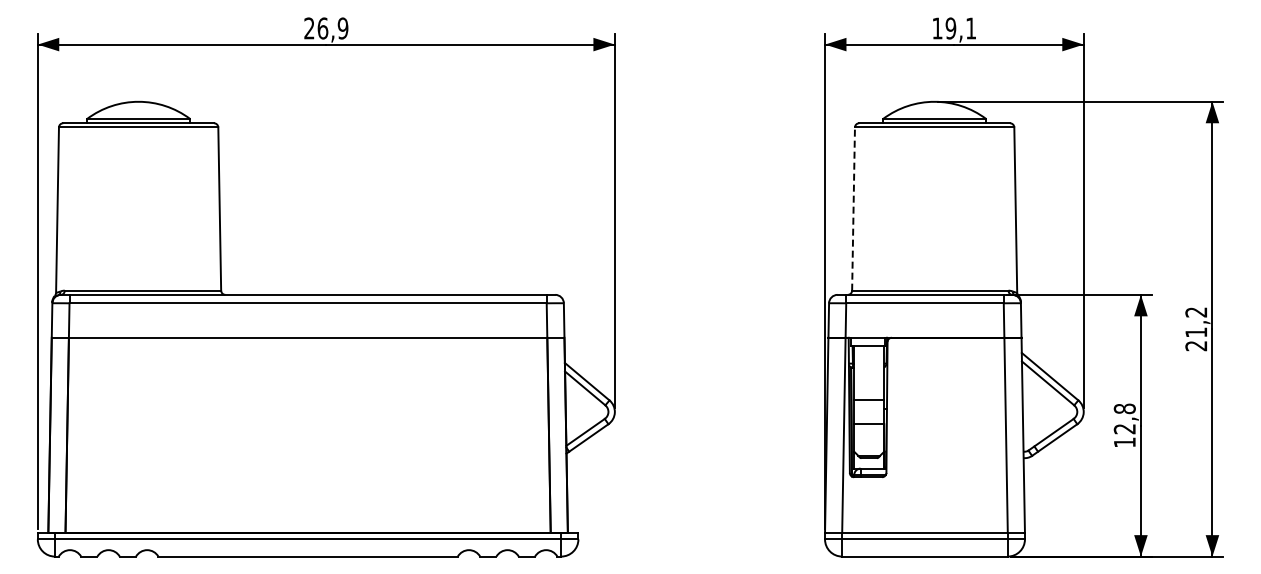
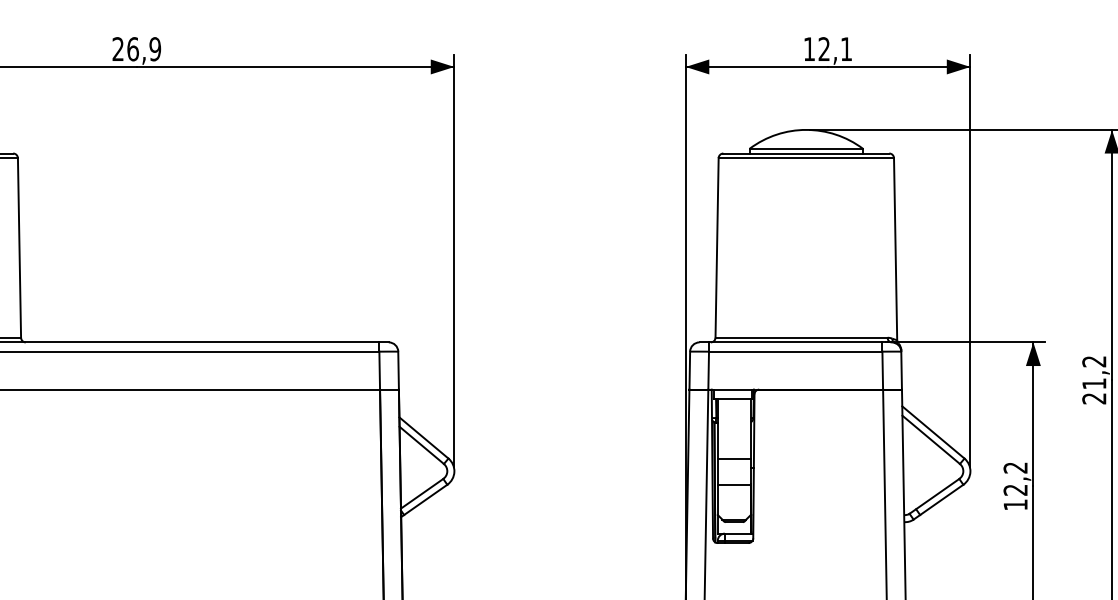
text: (950, 28) -> (823, 49), 19,1 -> 12,1
line: (853, 209) -> (717, 248), dashed -> solid
text: (1124, 408) -> (1015, 467), 12,8 -> 12,2

